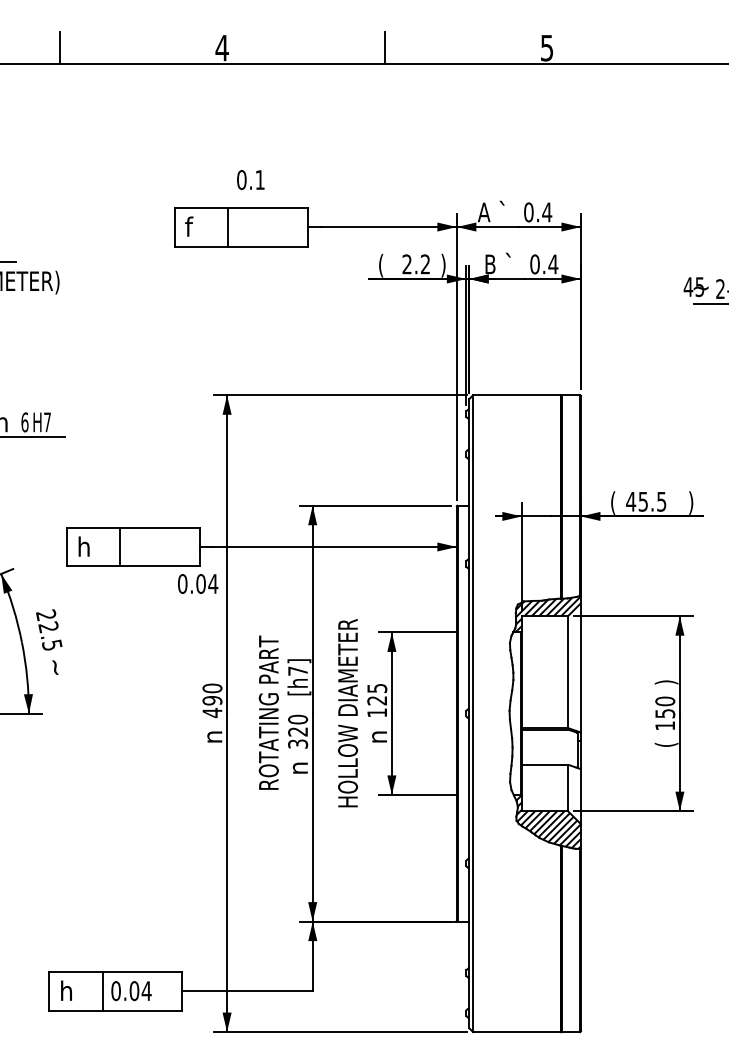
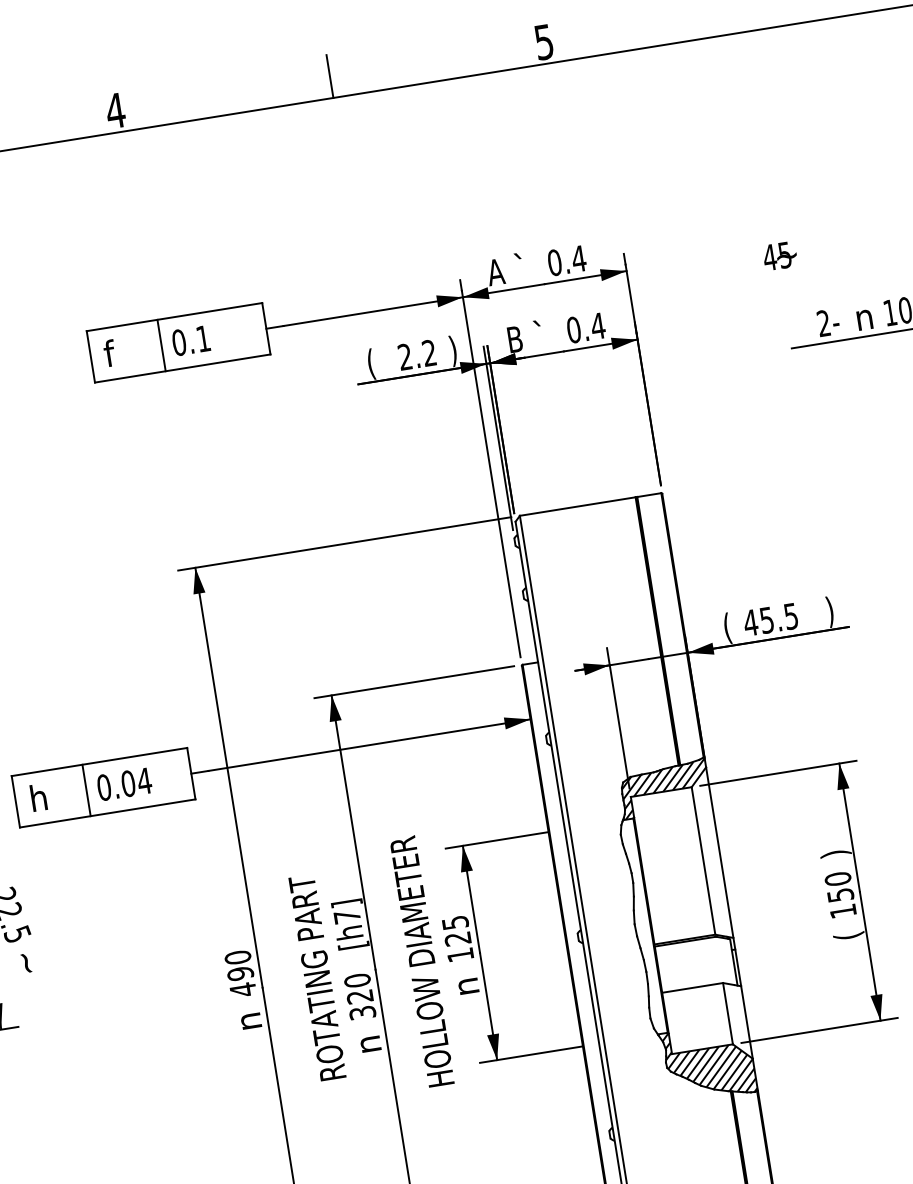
text: (250, 179) -> (190, 340), moved
text: (695, 287) -> (779, 256), moved
text: (198, 583) -> (124, 783), moved

